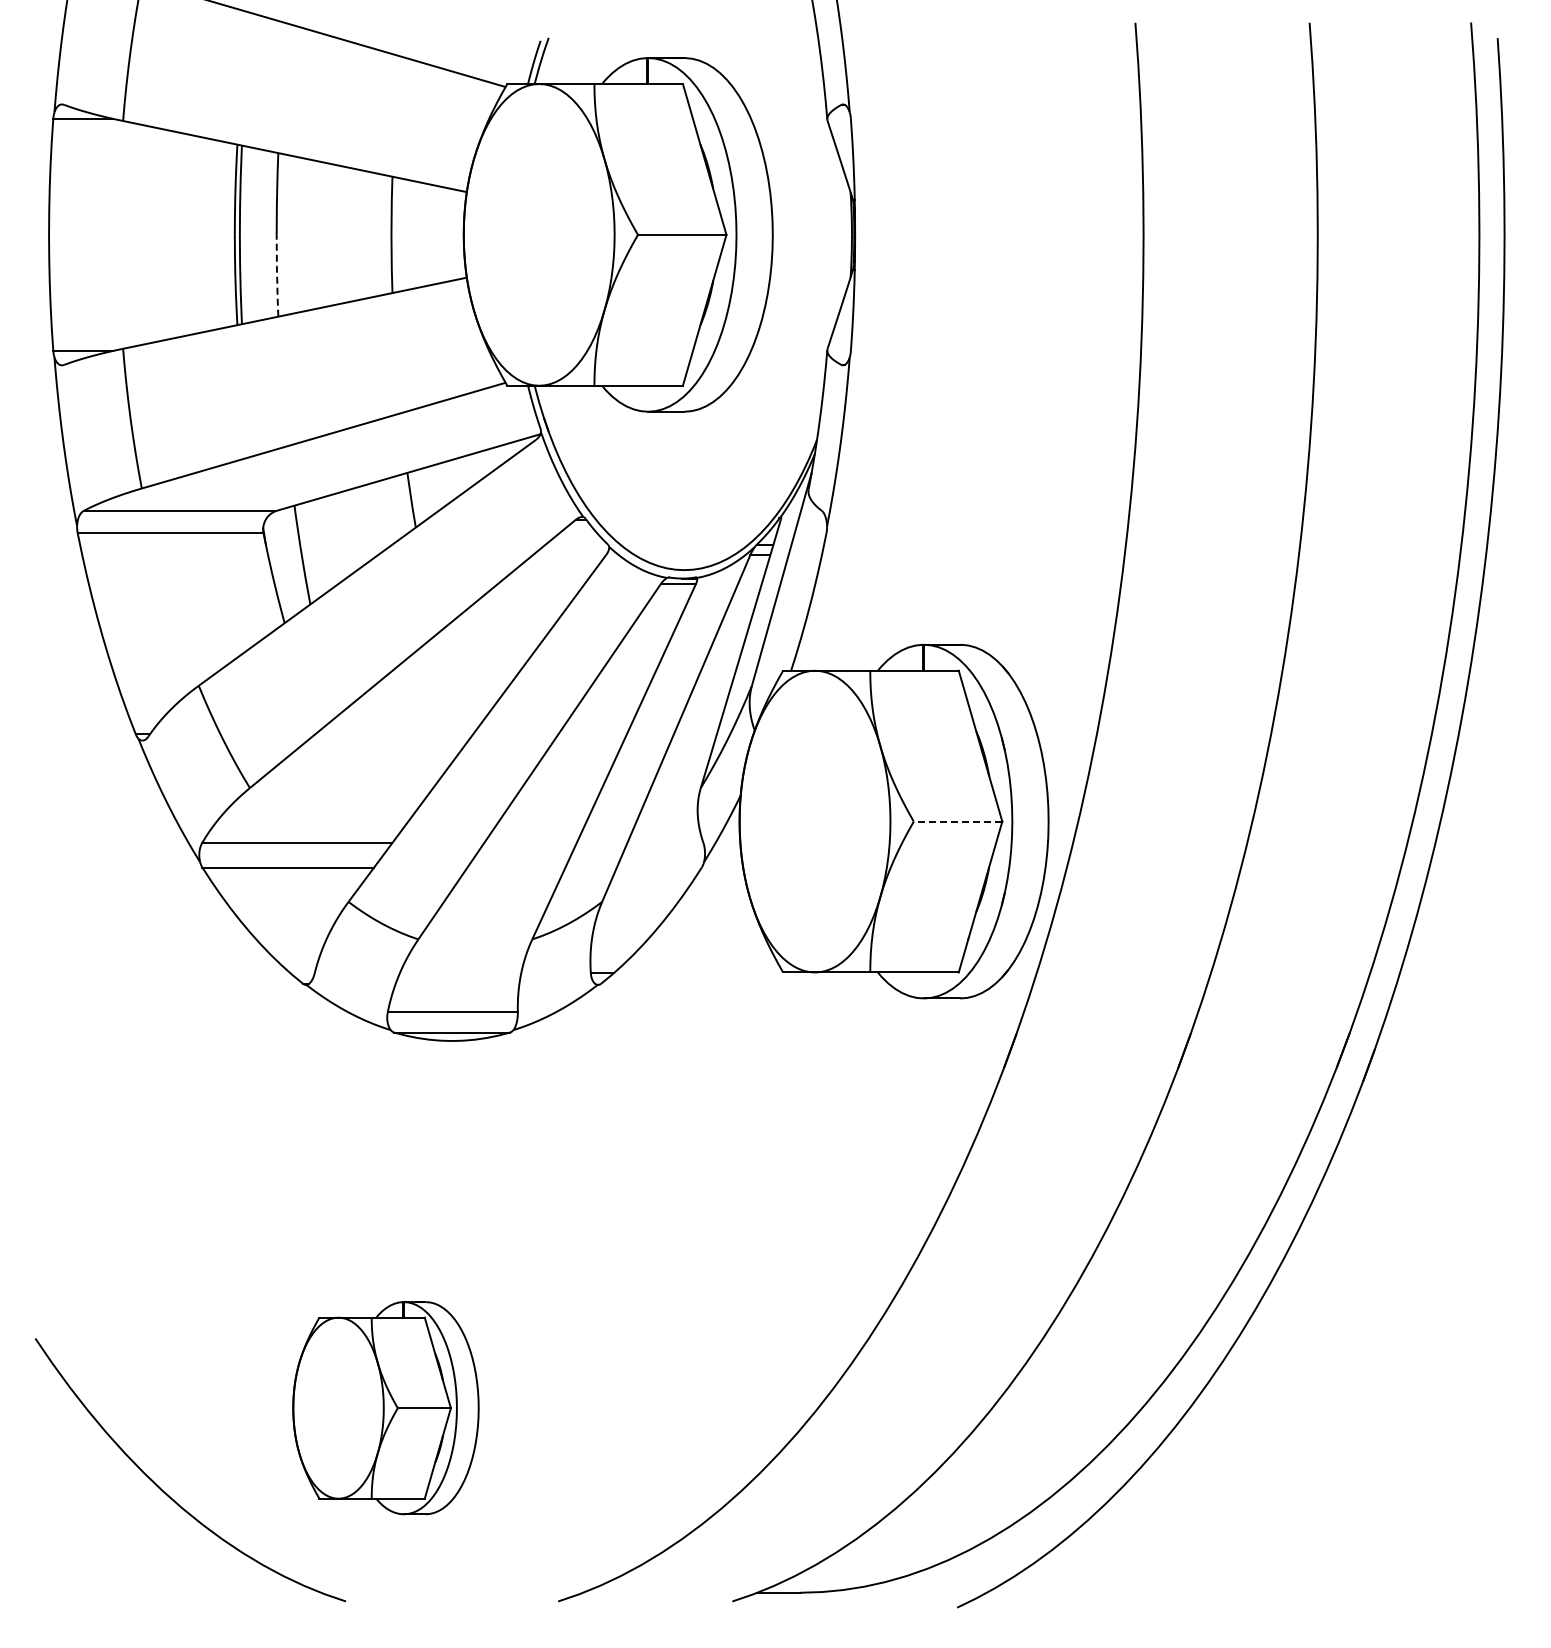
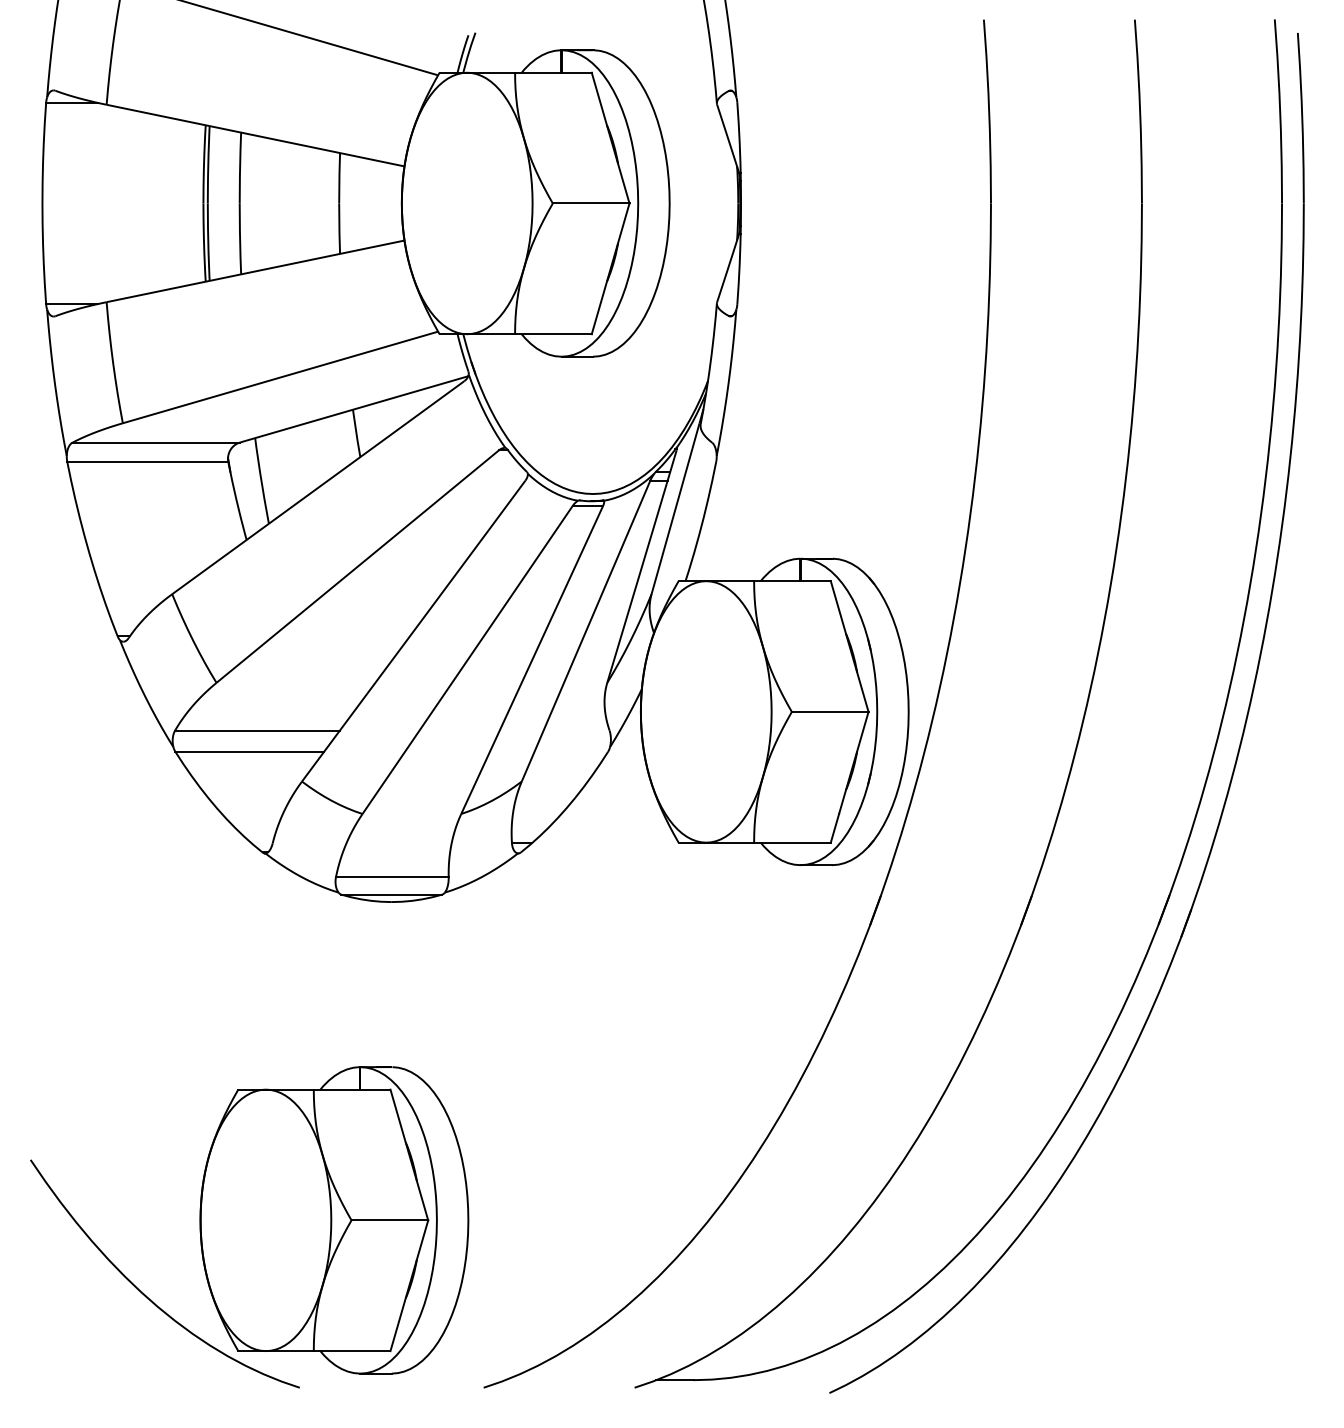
line: (277, 275) -> (240, 238), dashed -> solid
line: (957, 821) -> (829, 711), dashed -> solid
part: (385, 1407) -> (334, 1219), size x1.67

